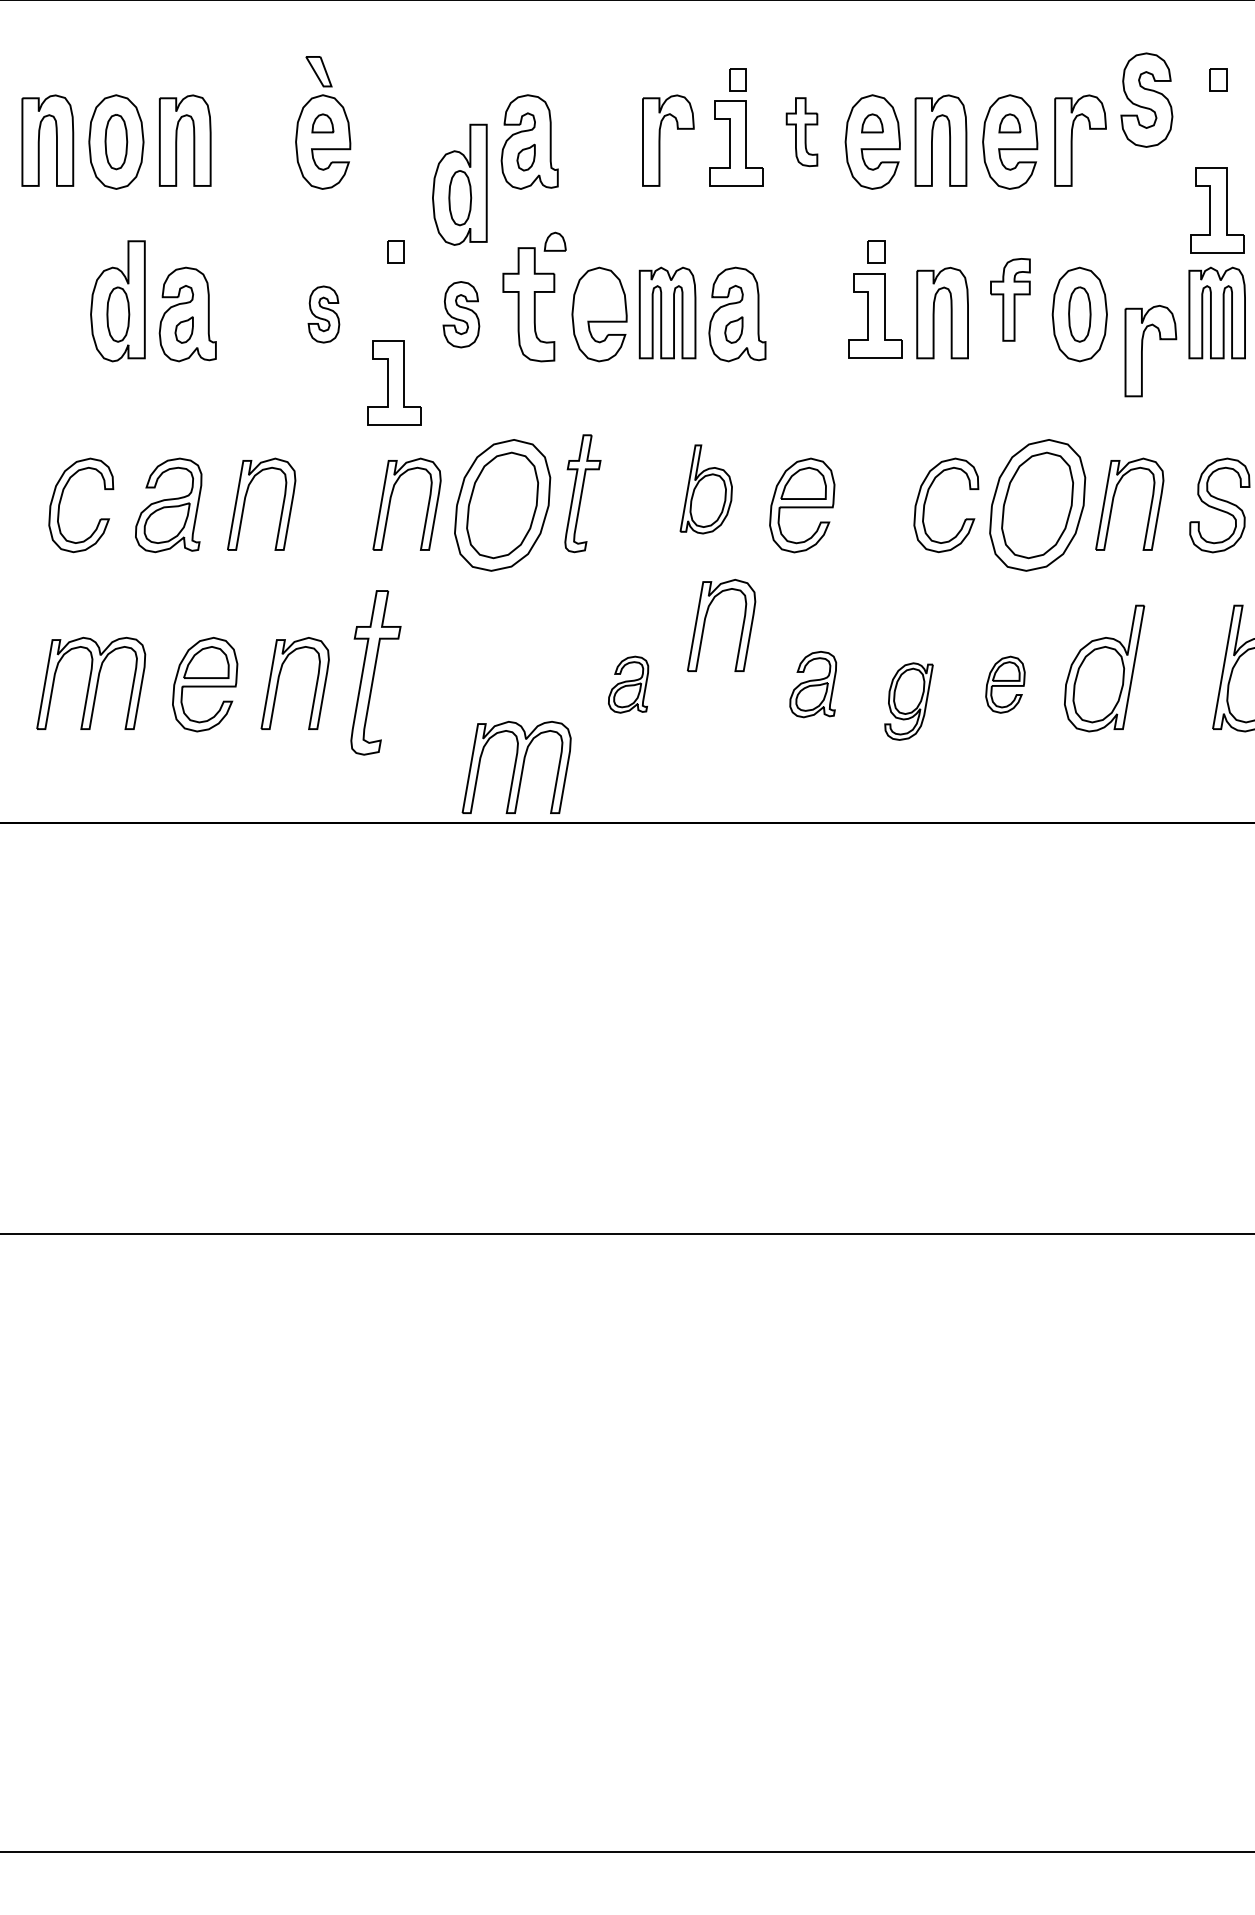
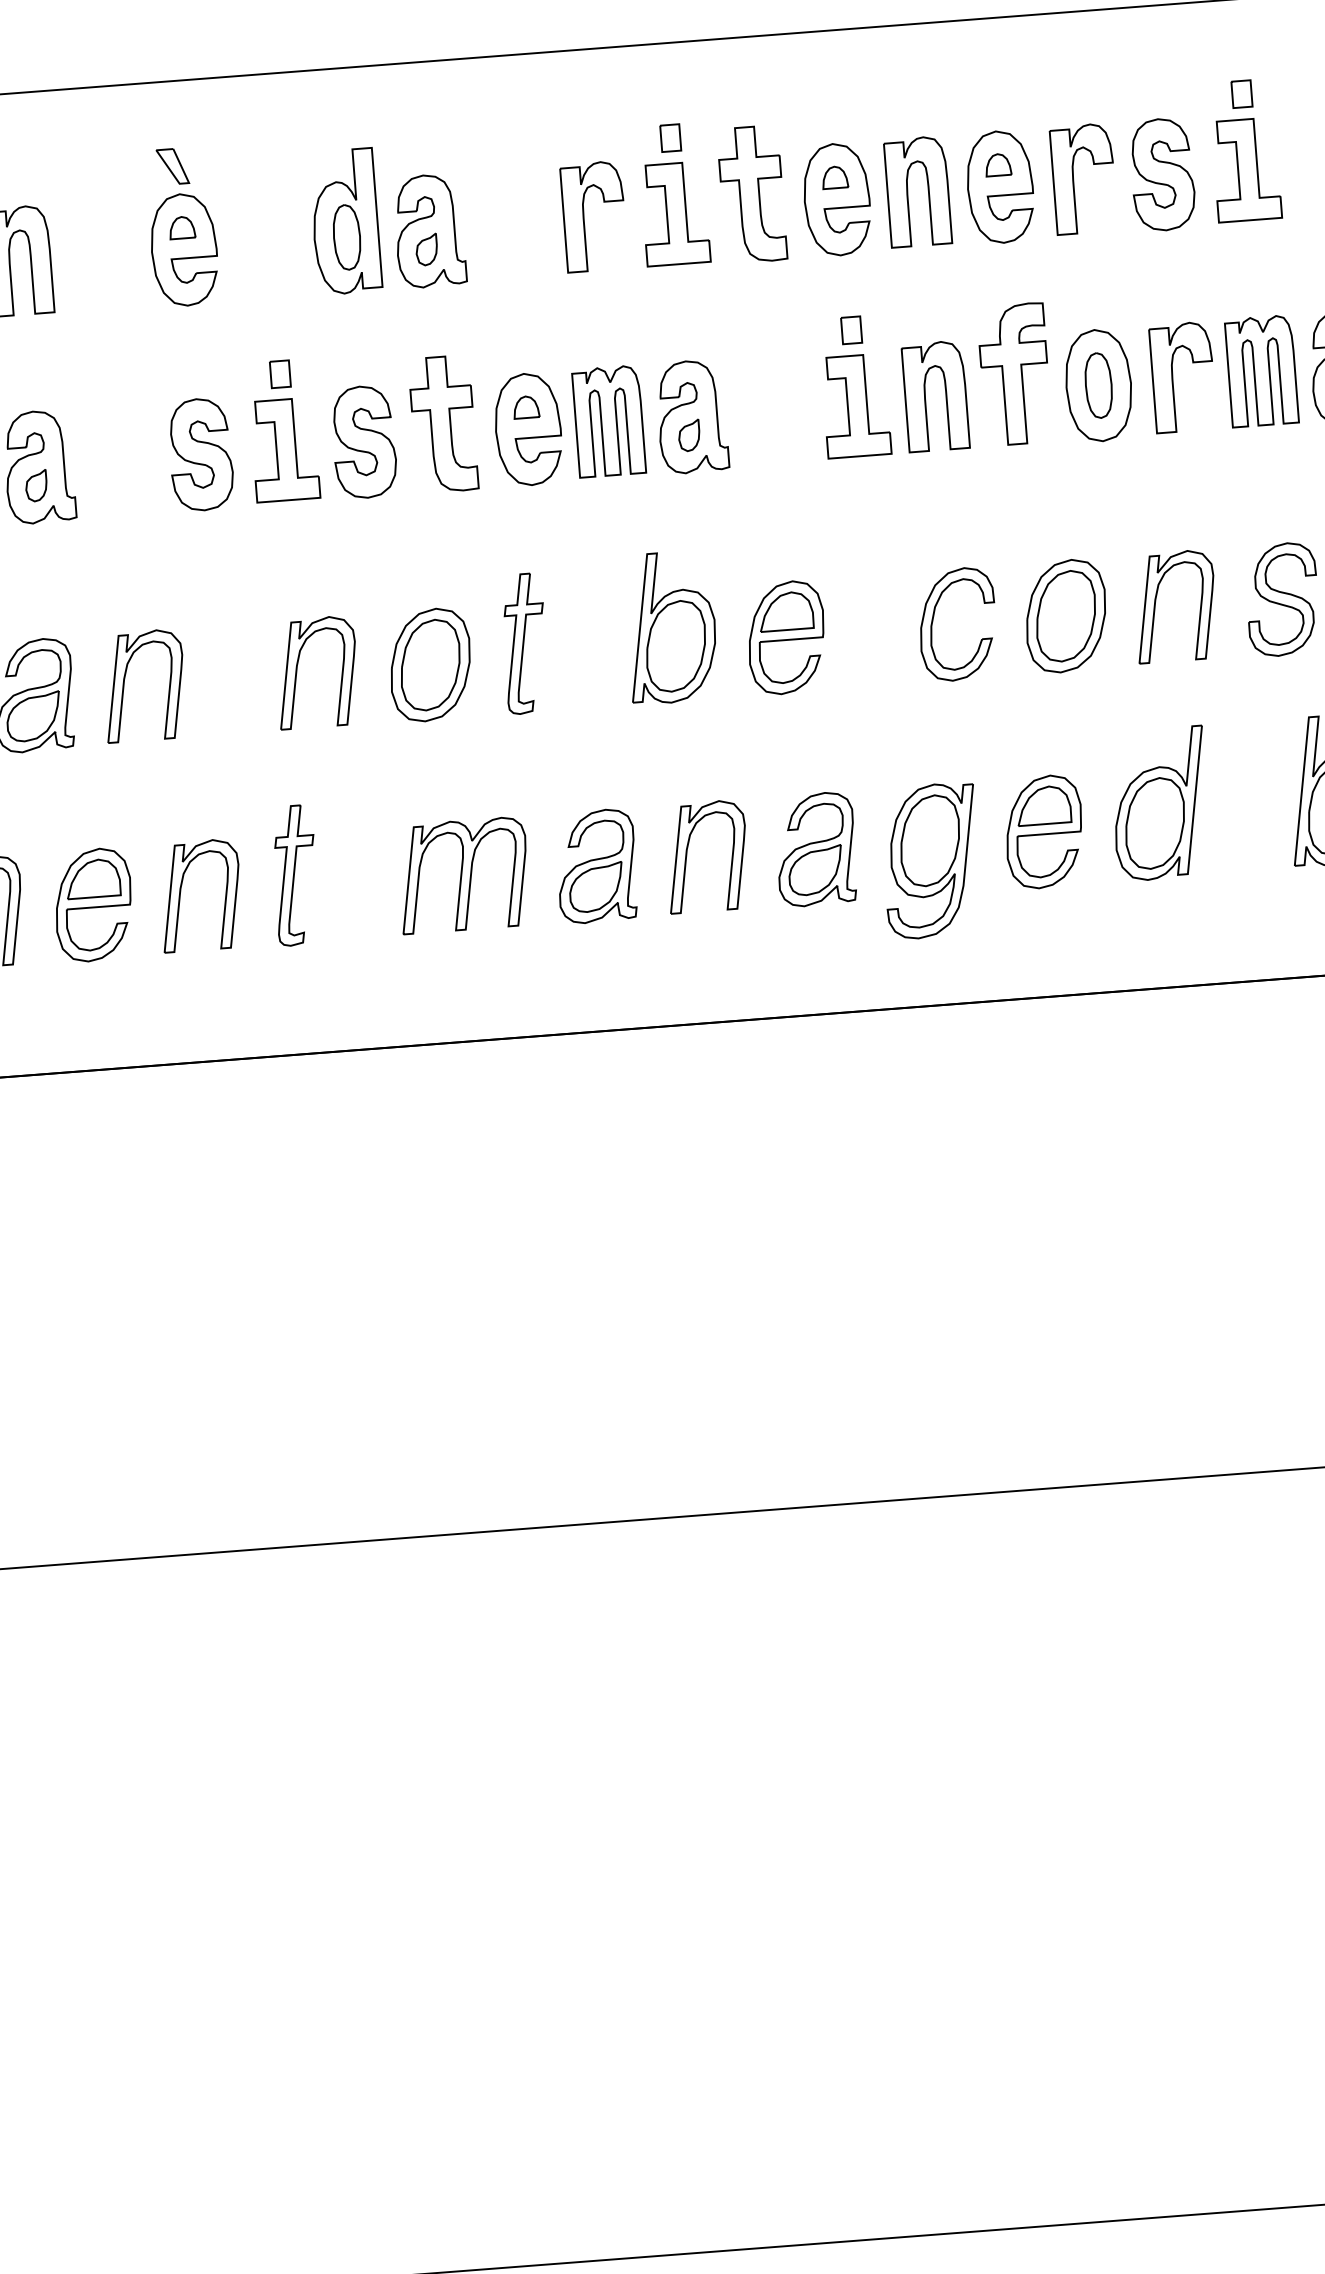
part: (1146, 99) -> (1162, 173), moved
part: (801, 131) -> (751, 193), size x1.67
part: (459, 184) -> (344, 221), moved
part: (1217, 210) -> (1246, 169), moved
part: (554, 241) -> (525, 406), moved
part: (1010, 299) -> (1015, 374), size x1.43
part: (323, 314) -> (200, 454), size x1.67
part: (461, 314) -> (364, 442), size x1.43
part: (1142, 351) -> (1173, 378), moved
part: (394, 382) -> (284, 449), moved
part: (705, 489) -> (670, 627), size x1.43
part: (502, 505) -> (430, 665), size x0.71
part: (1037, 505) -> (1065, 616), size x0.71
part: (705, 623) -> (687, 855), moved
part: (375, 672) -> (294, 875), size x0.71
part: (628, 684) -> (596, 866), size x1.67
part: (812, 684) -> (815, 849), size x1.43
part: (1005, 684) -> (1044, 831), size x1.67
part: (908, 701) -> (930, 860), size x1.67
part: (516, 767) -> (463, 875), moved

